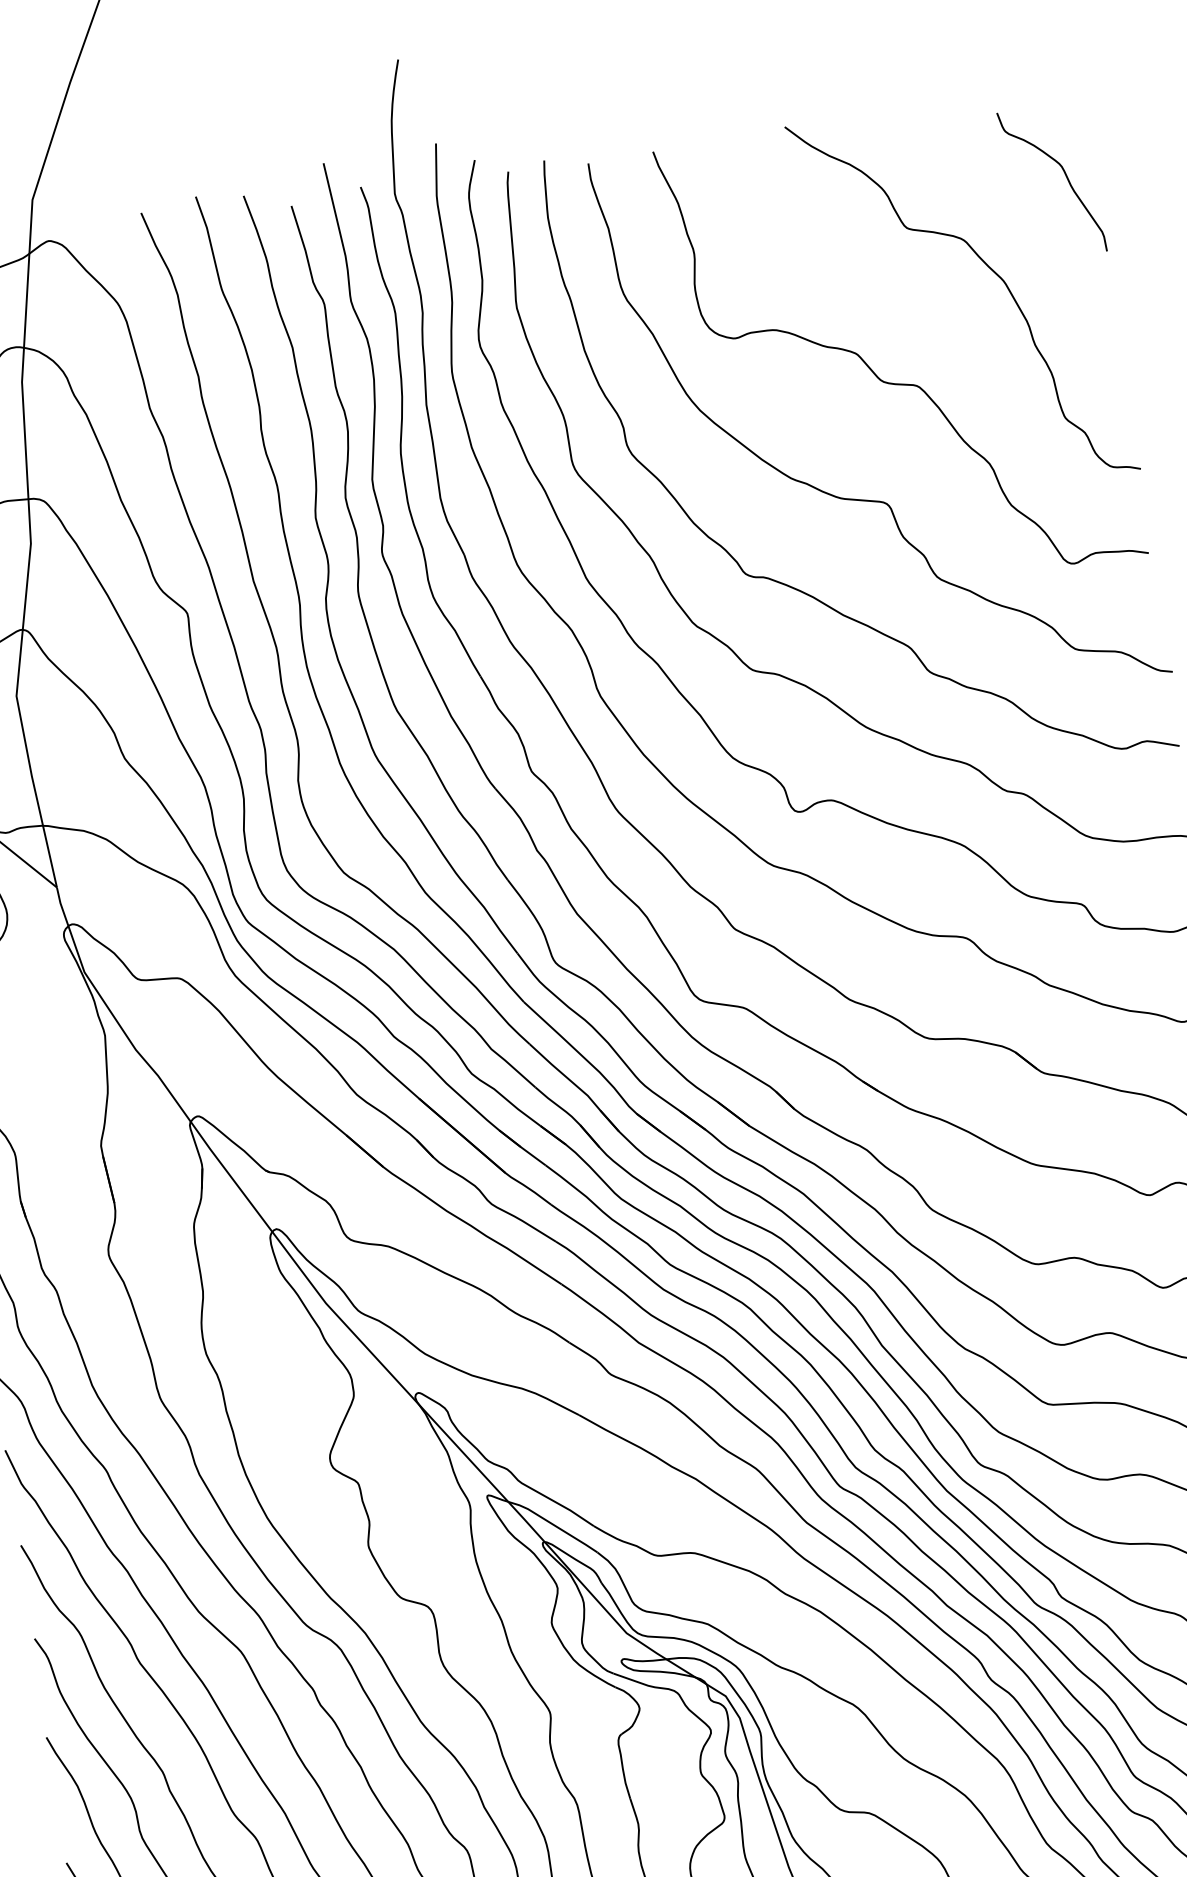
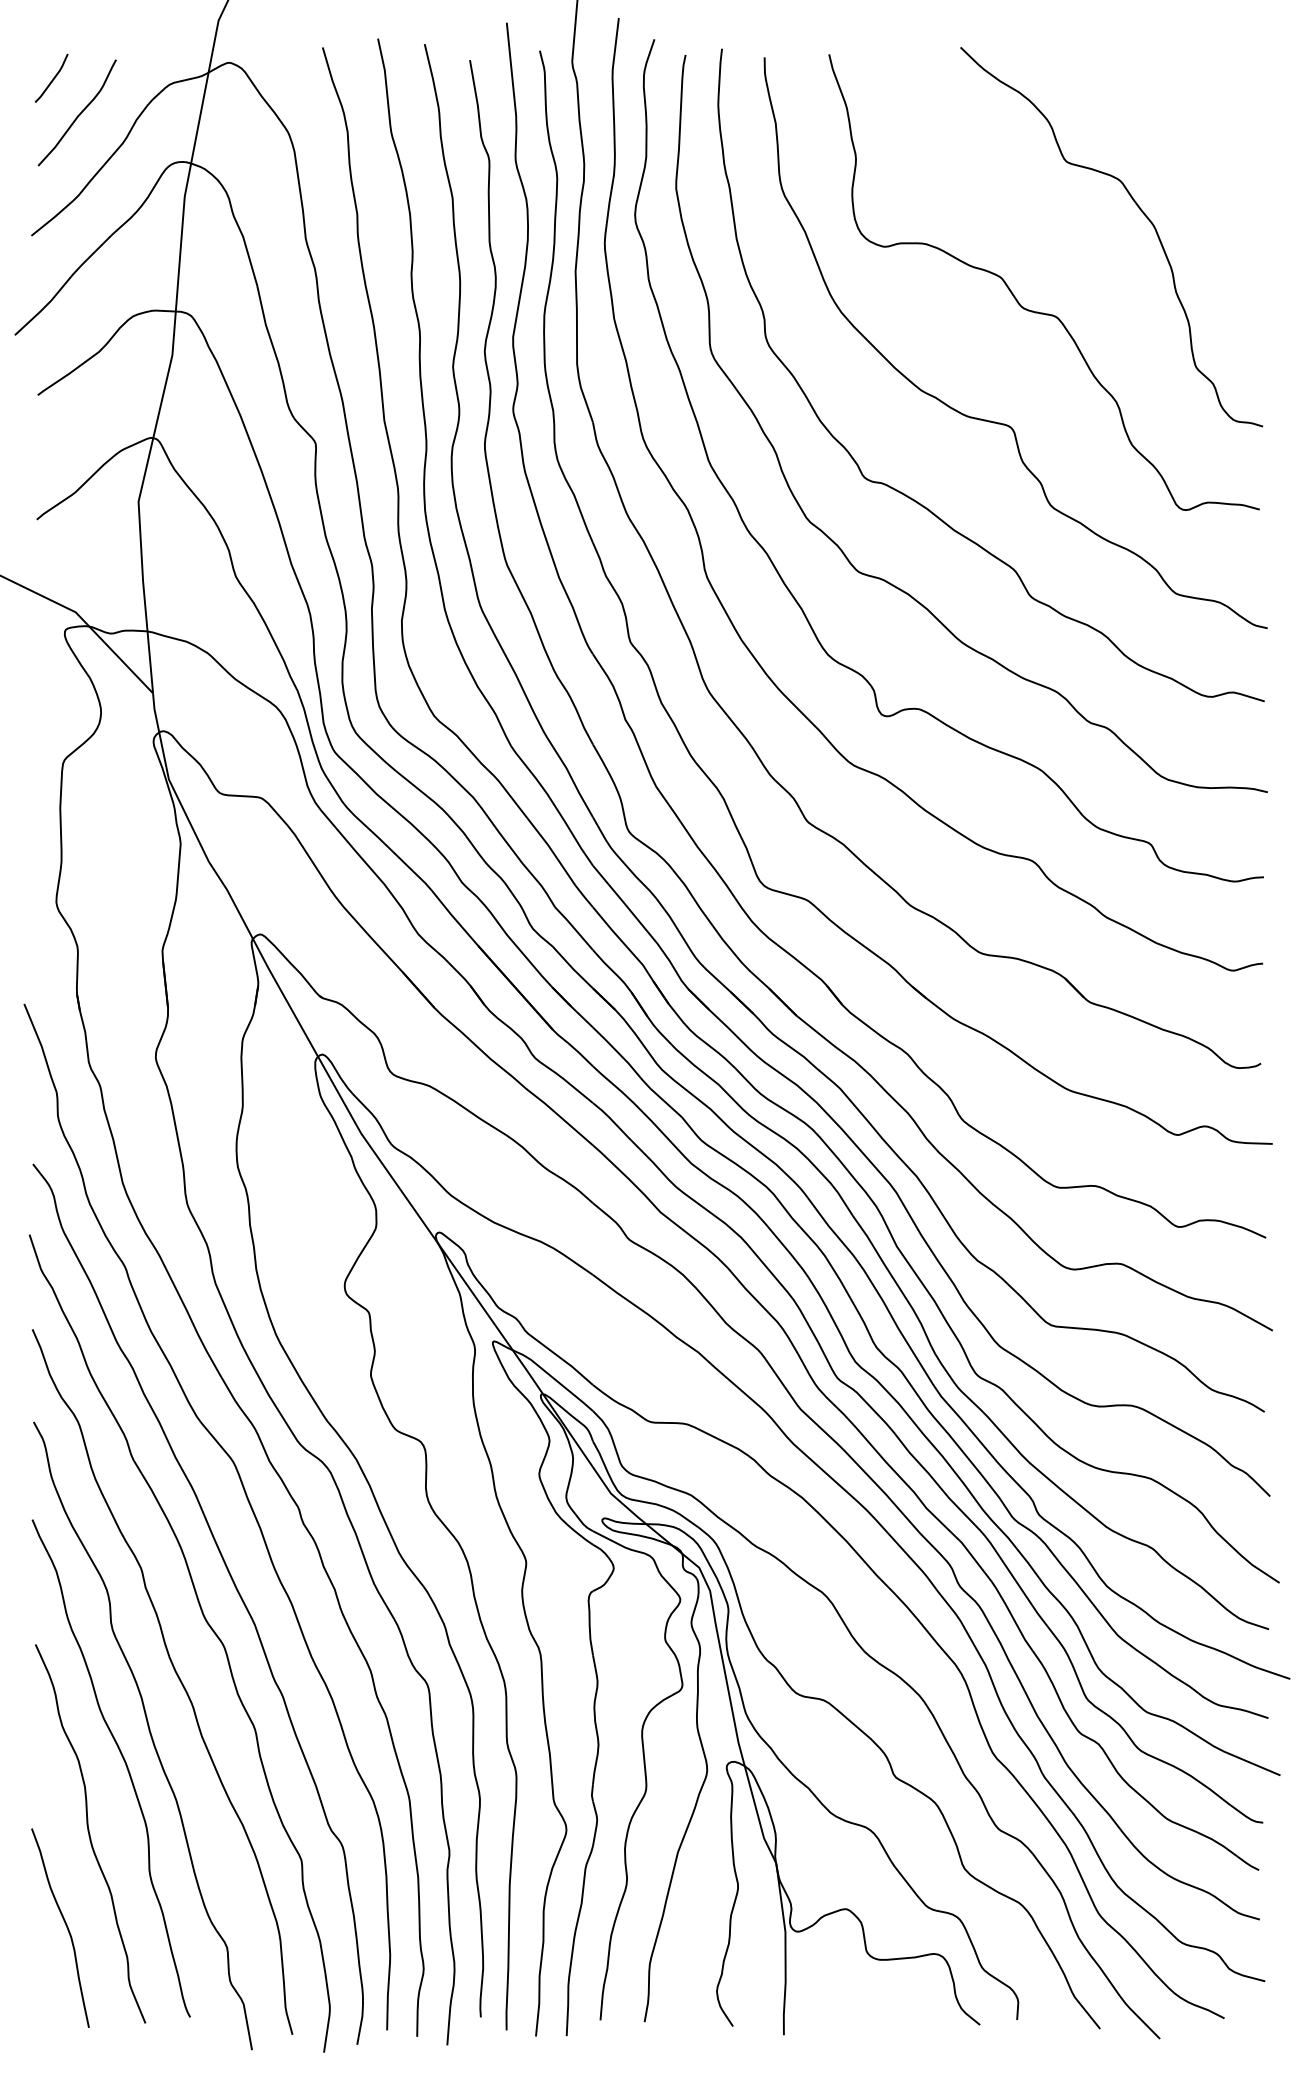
curve: (1065, 175) -> (1227, 131), removed

